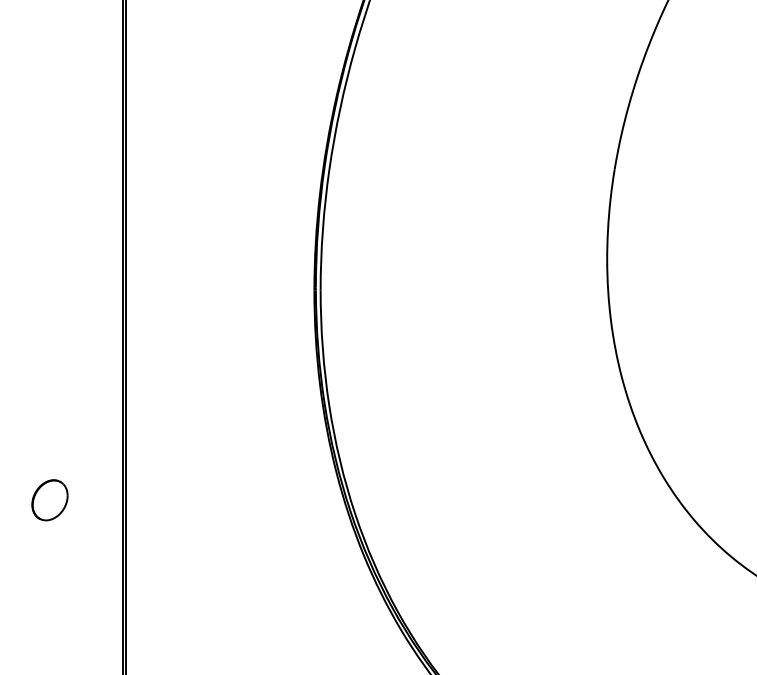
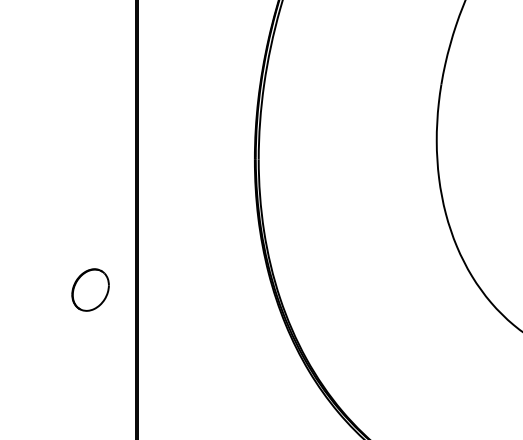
part: (49, 499) -> (90, 289), size x1.67

